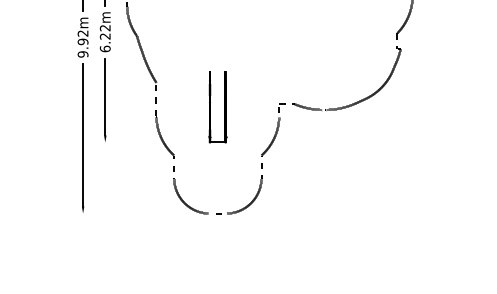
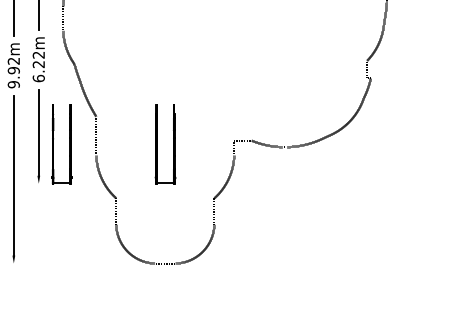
part: (118, 107) -> (53, 144), added

